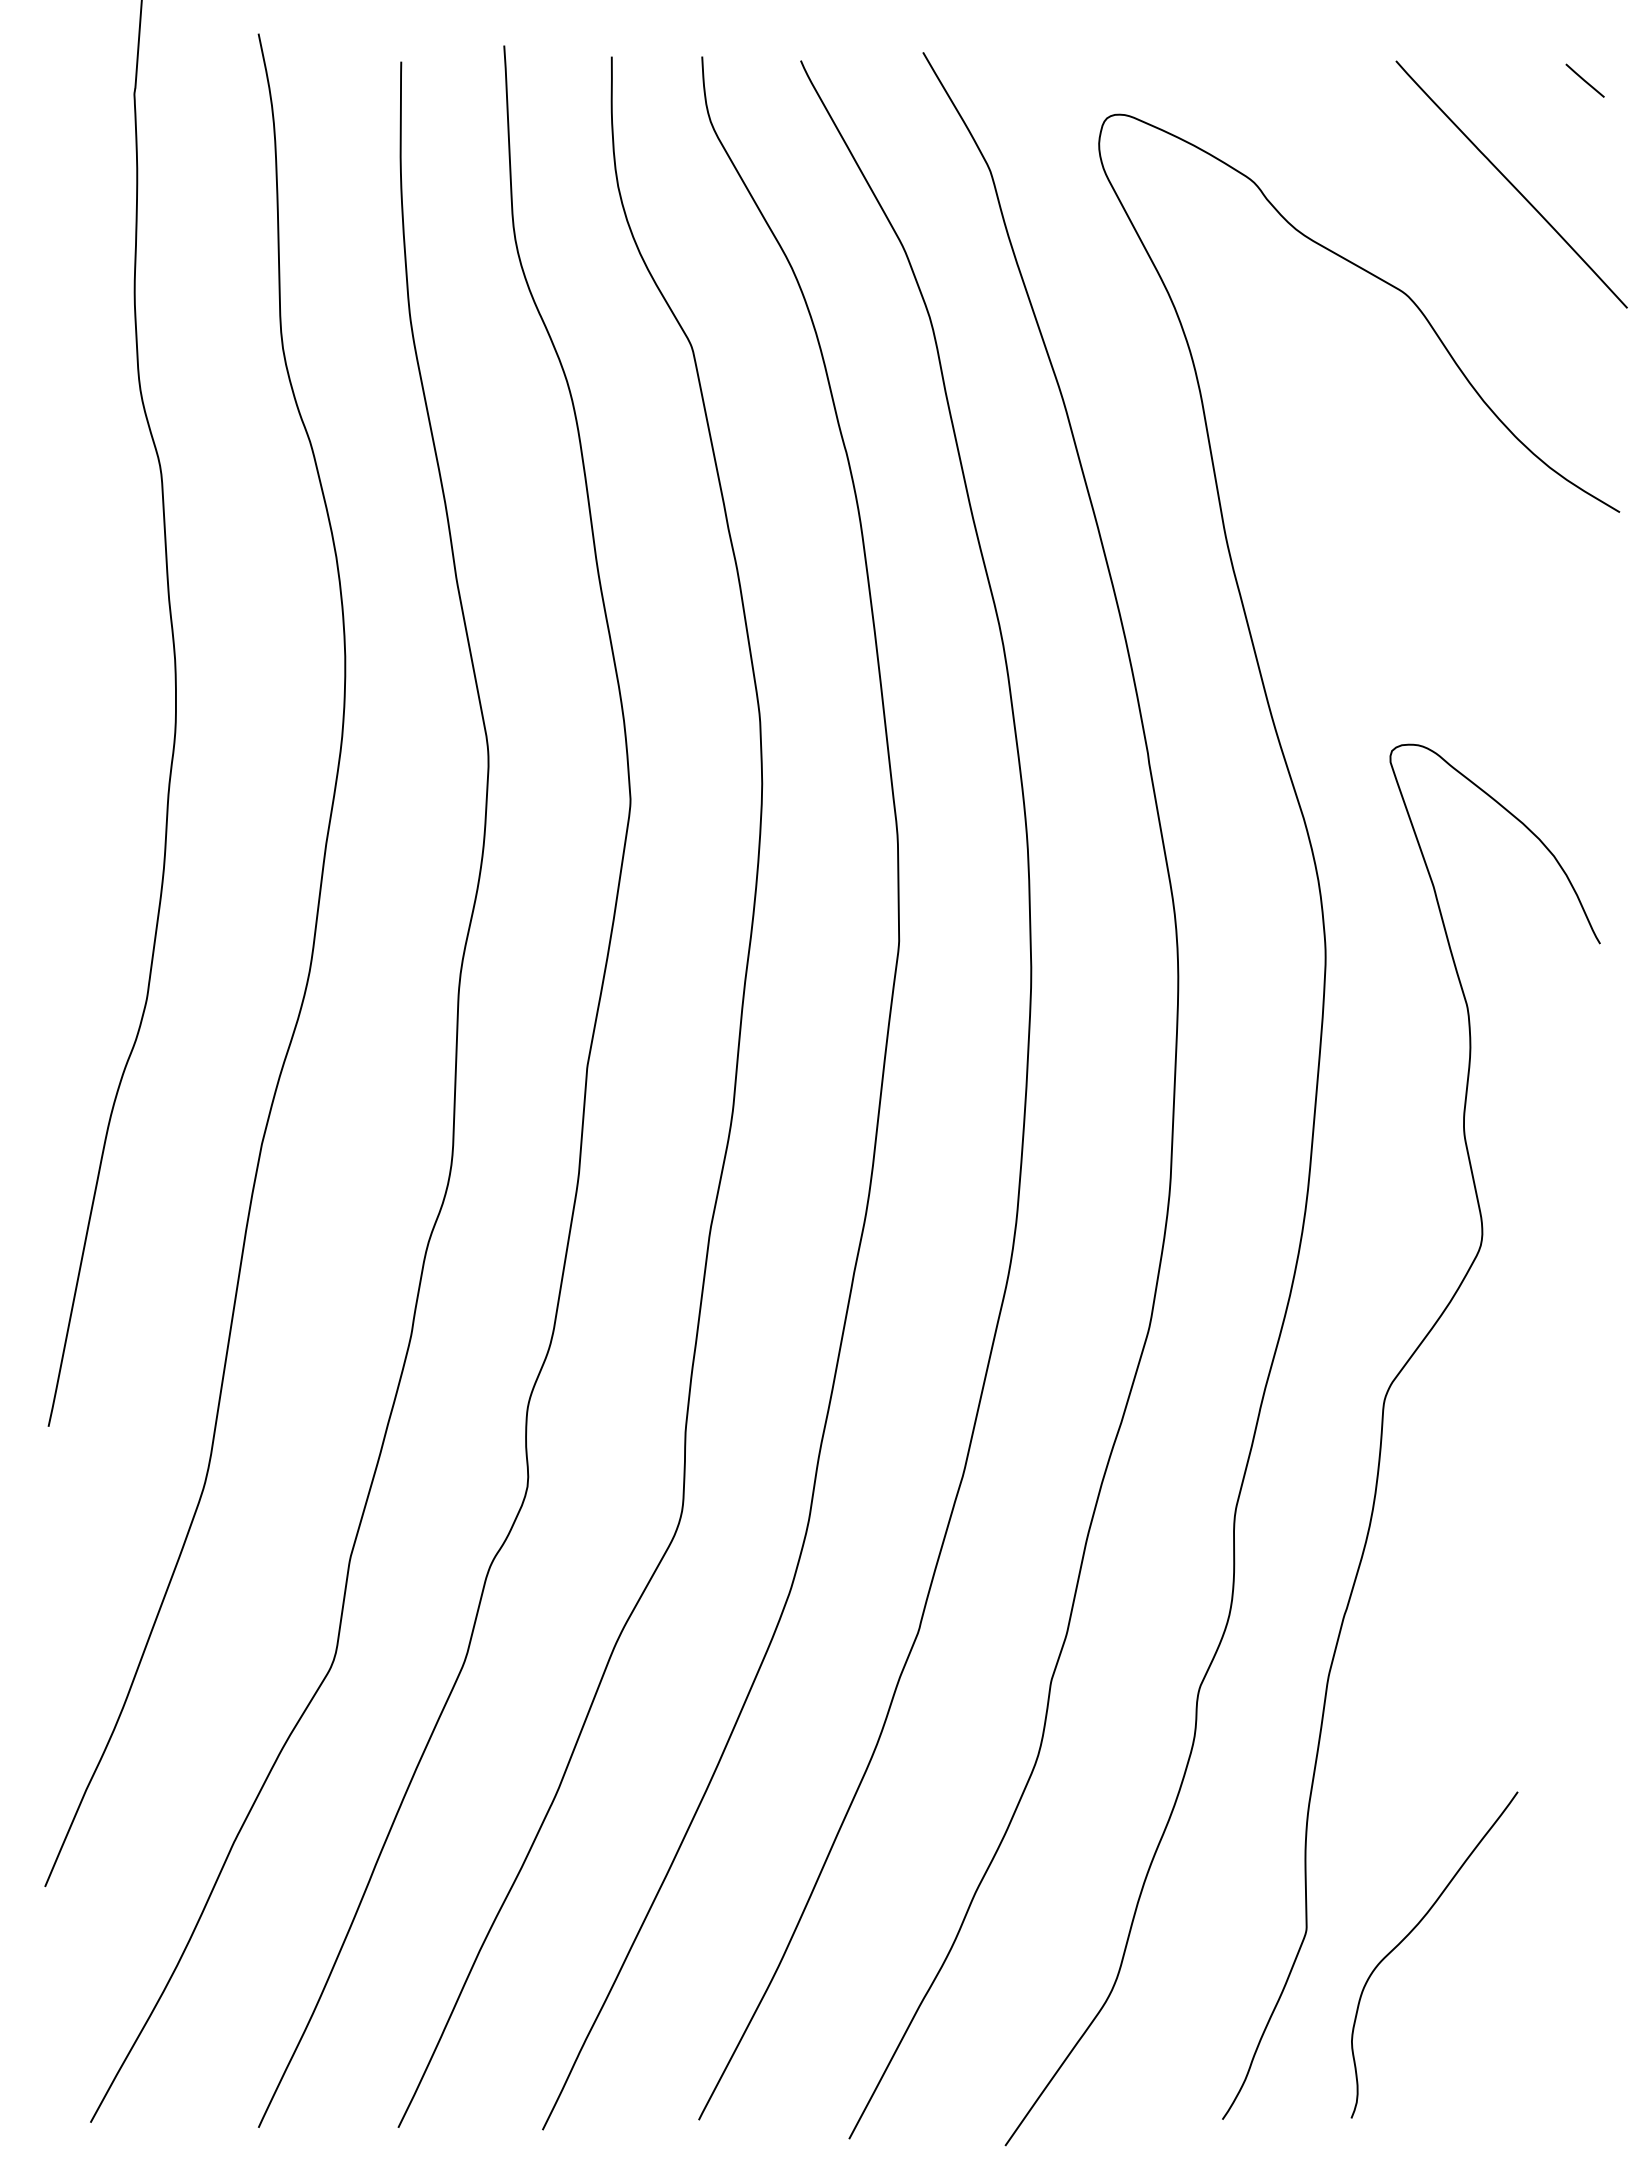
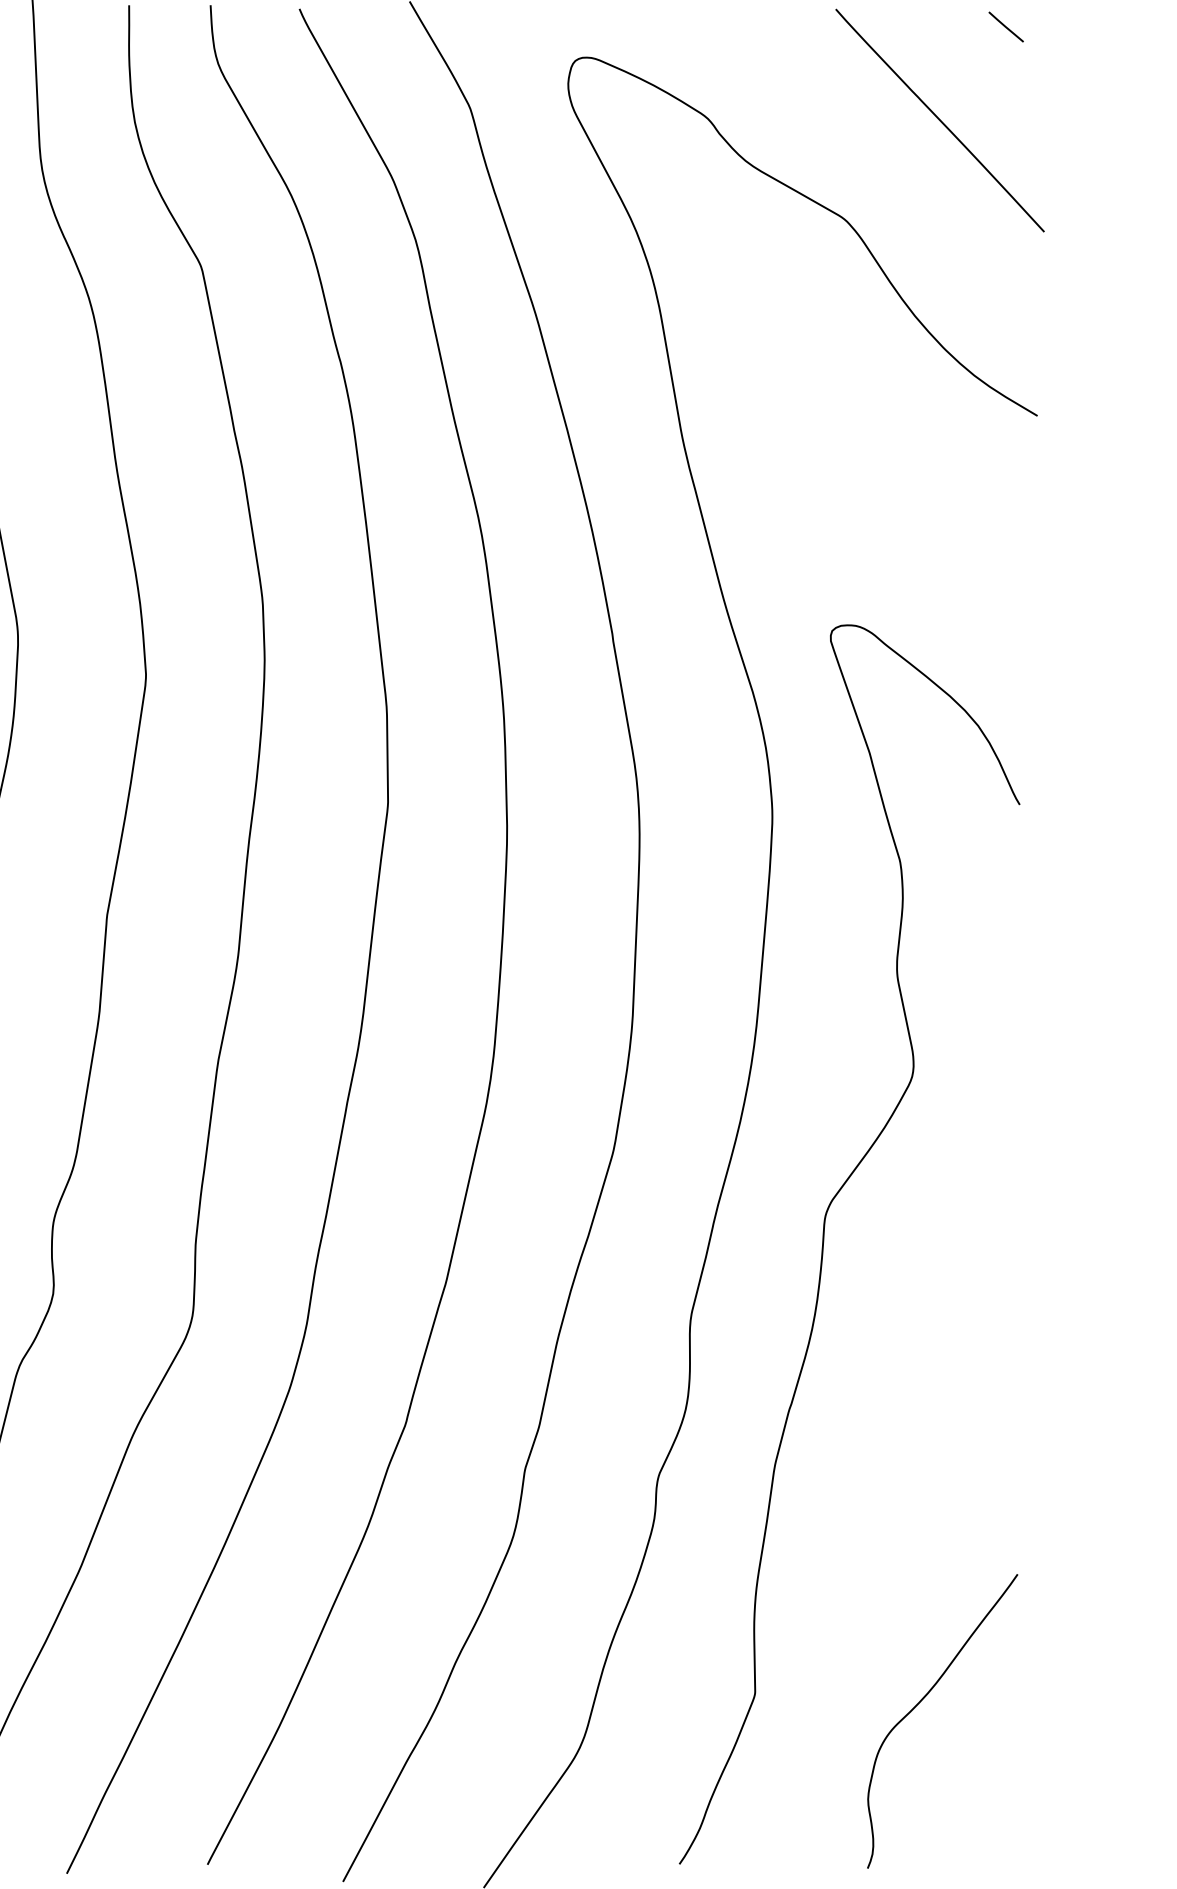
curve: (1412, 1931) -> (922, 1700), moved

